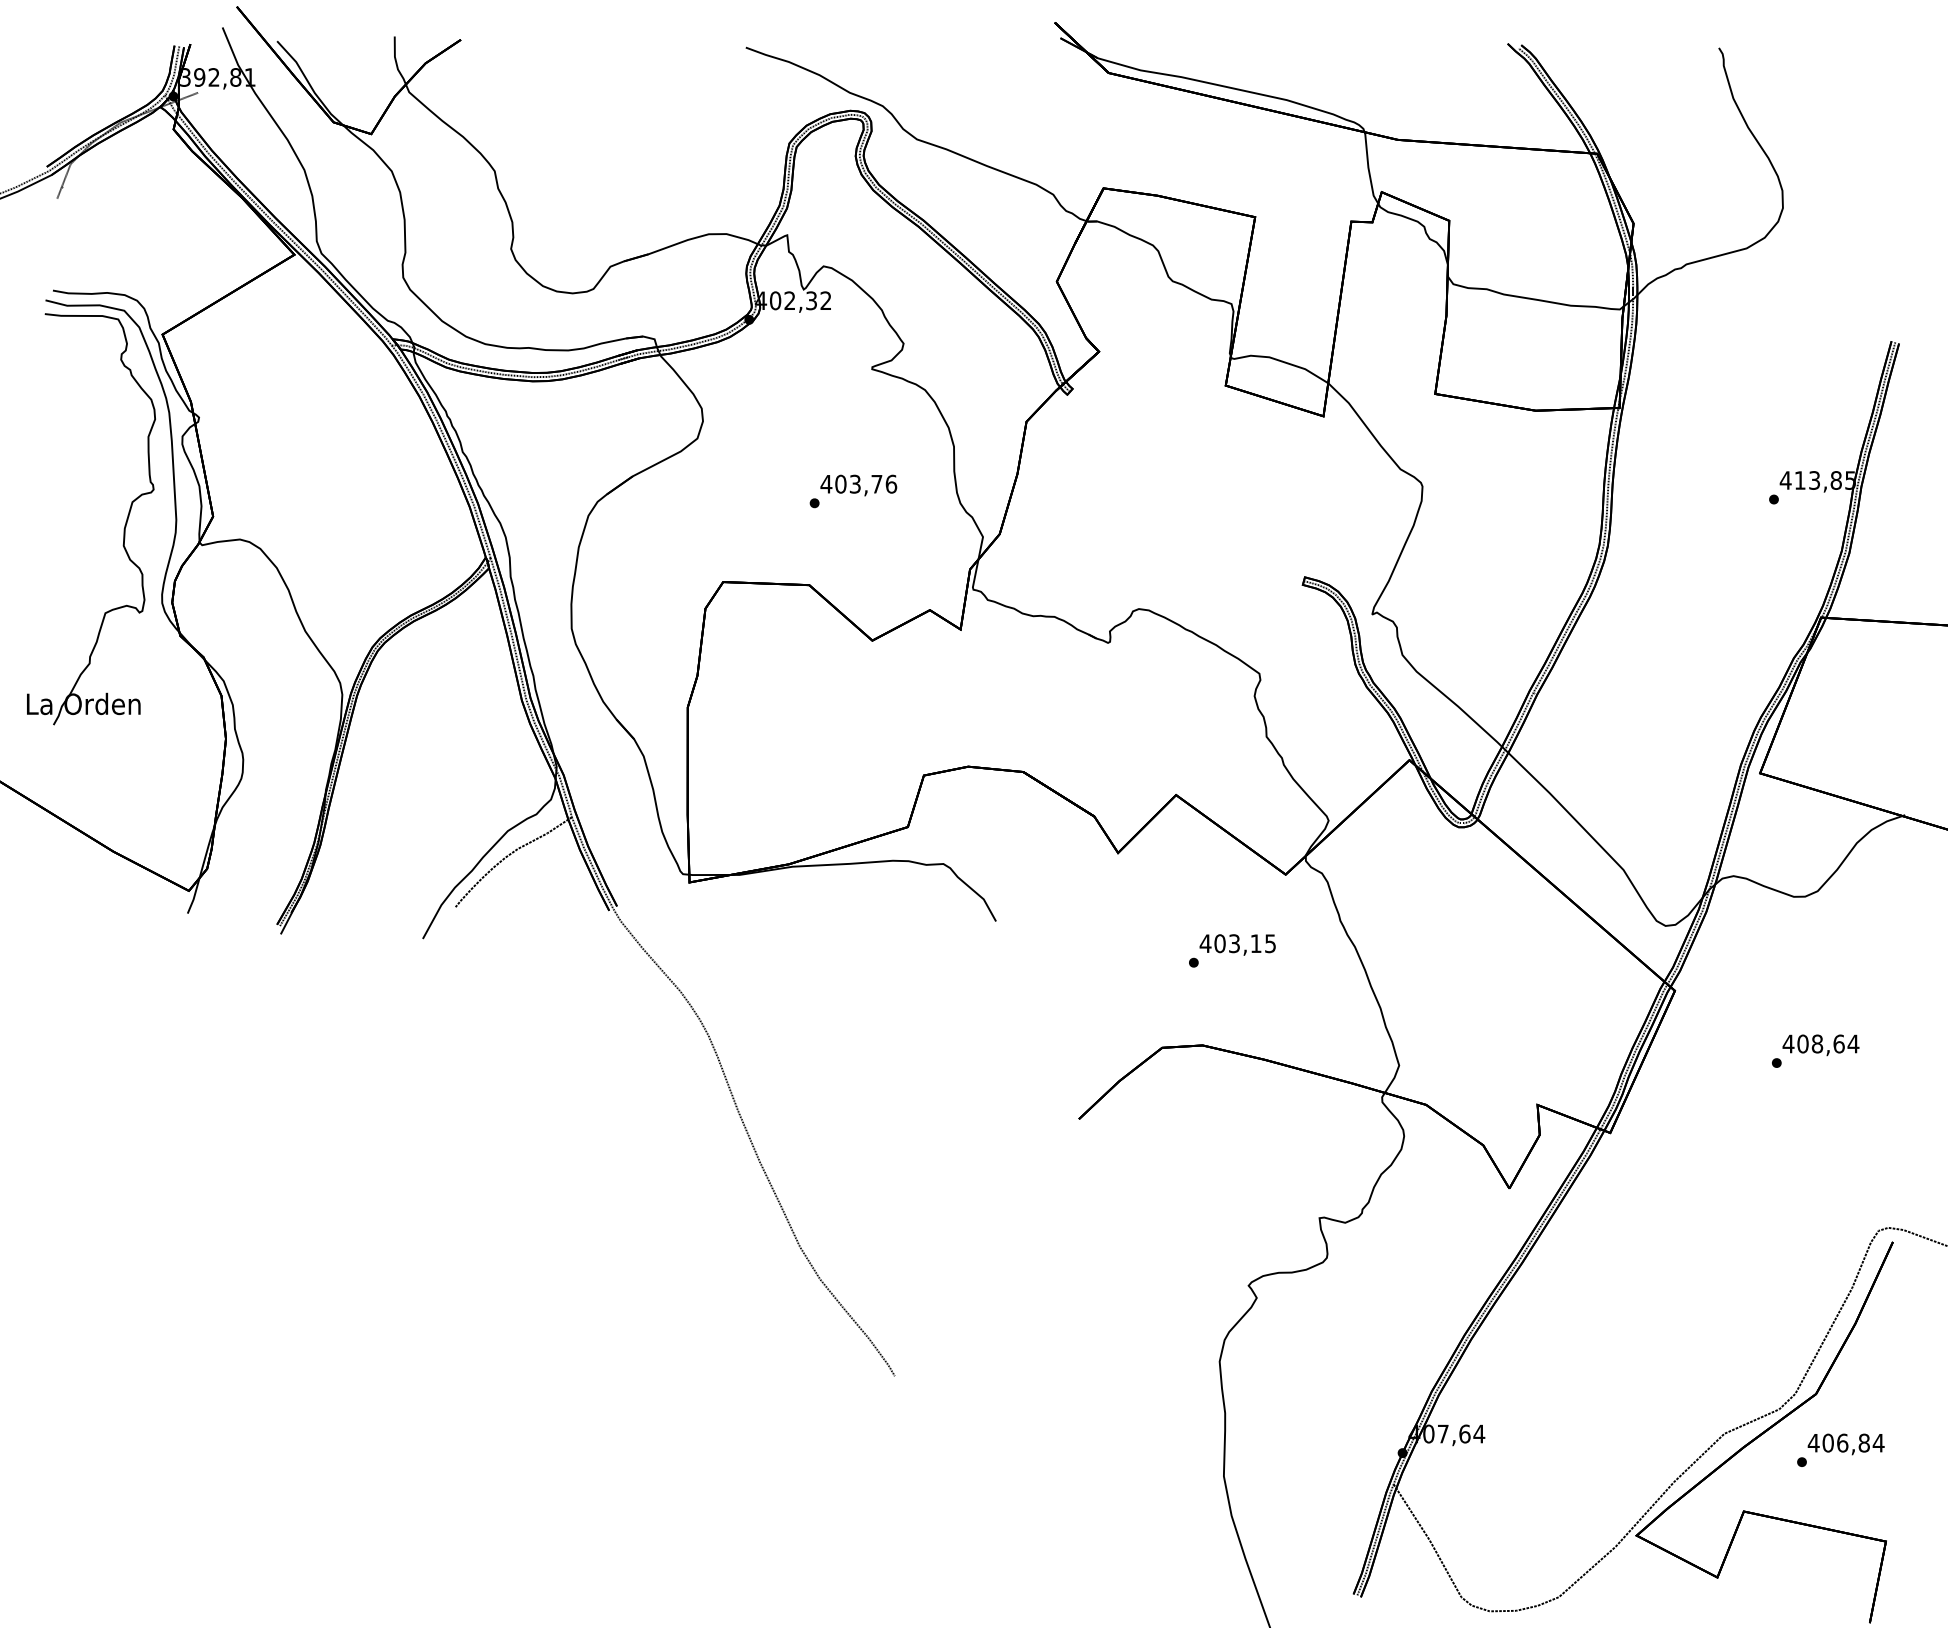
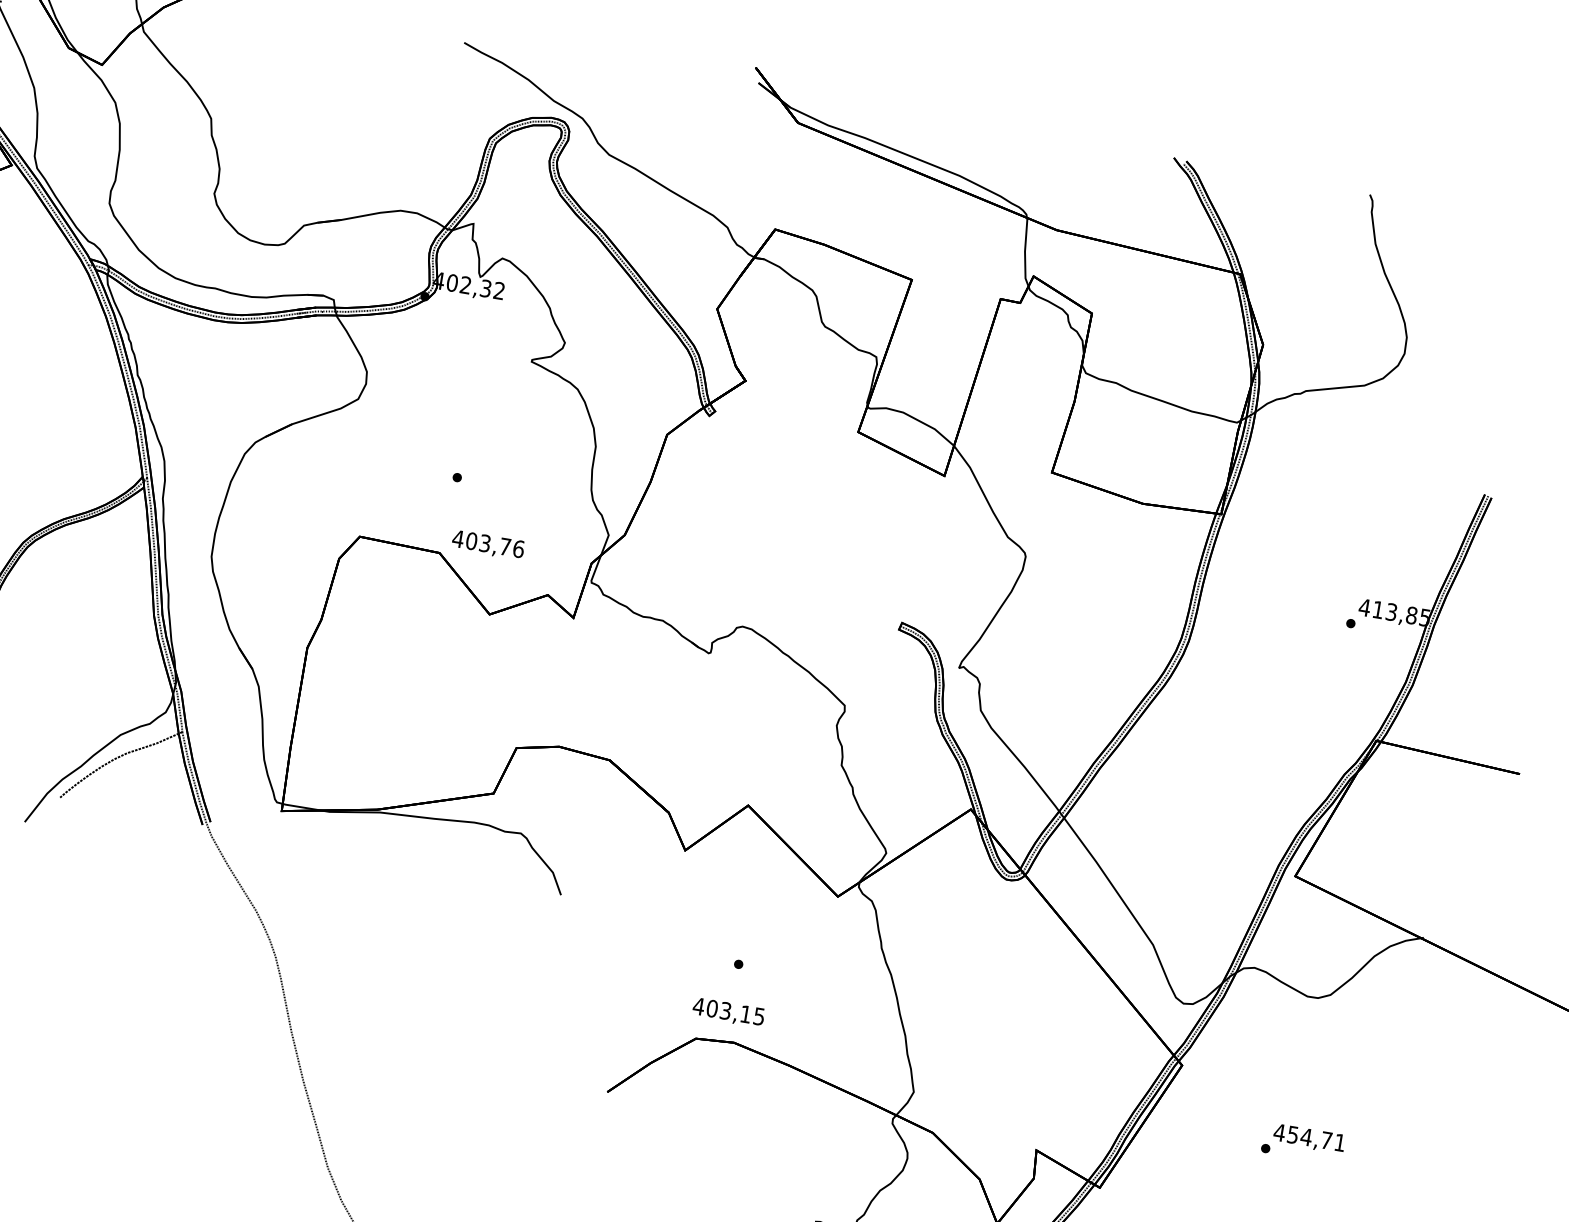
text: (858, 485) -> (487, 545), moved
text: (1237, 944) -> (728, 1012), moved
text: (1828, 1043) -> (1316, 1138), 408,64 -> 454,71

